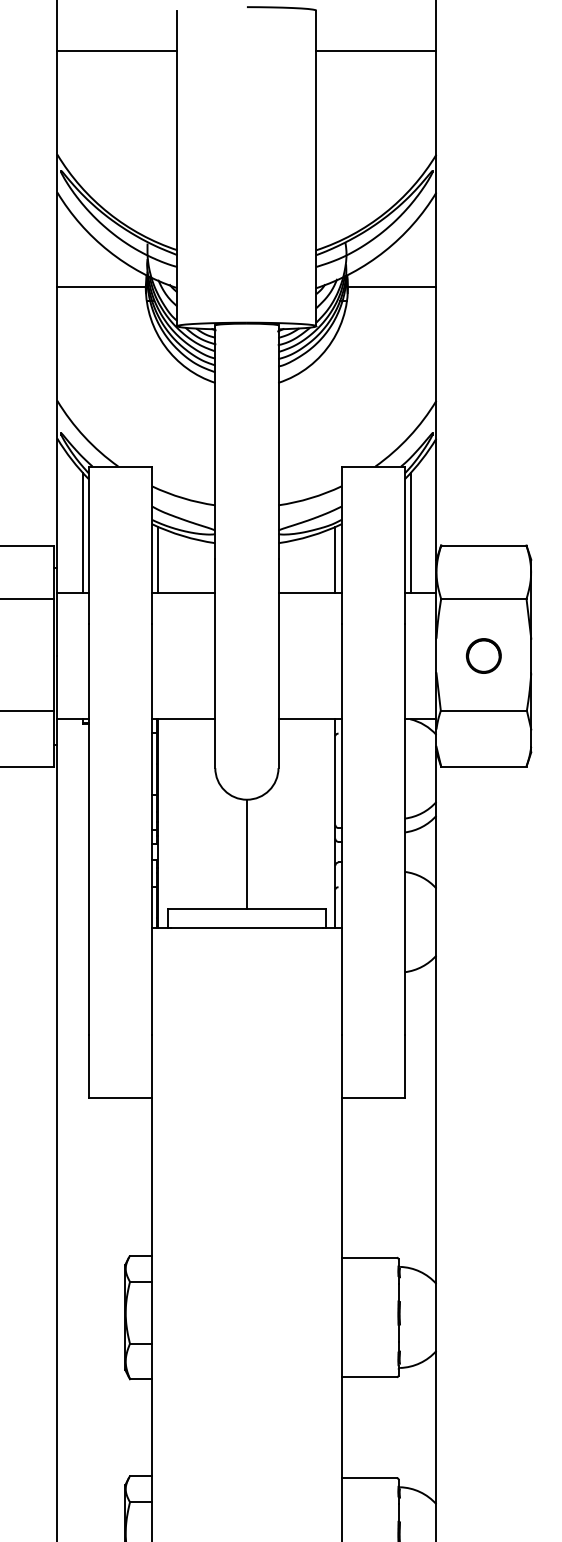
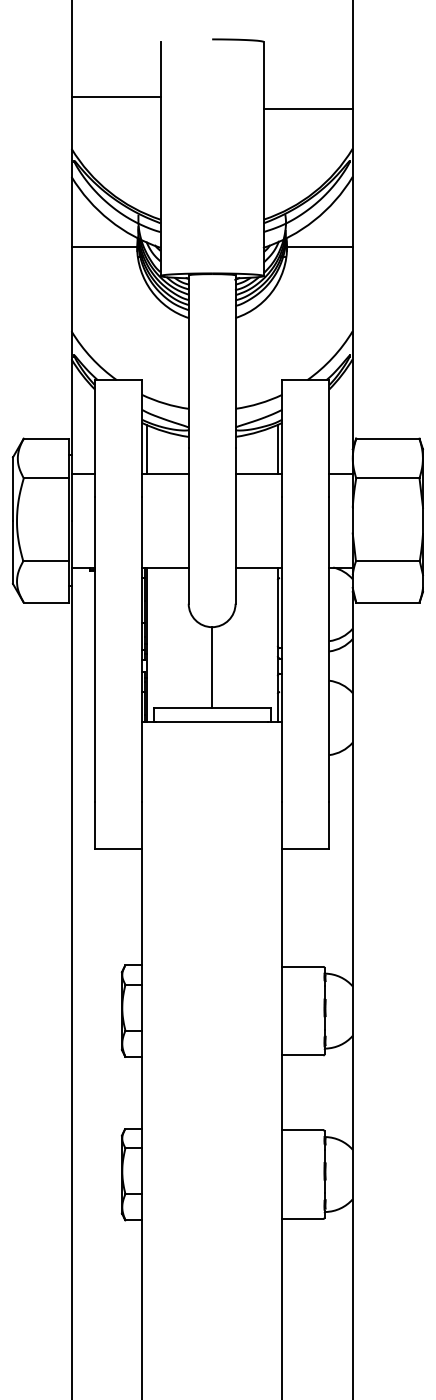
line: (116, 50) -> (115, 96), moved
line: (375, 50) -> (307, 108), moved
line: (82, 531) -> (90, 428), removed
line: (410, 531) -> (333, 428), removed
circle: (483, 655) -> (387, 520), removed

